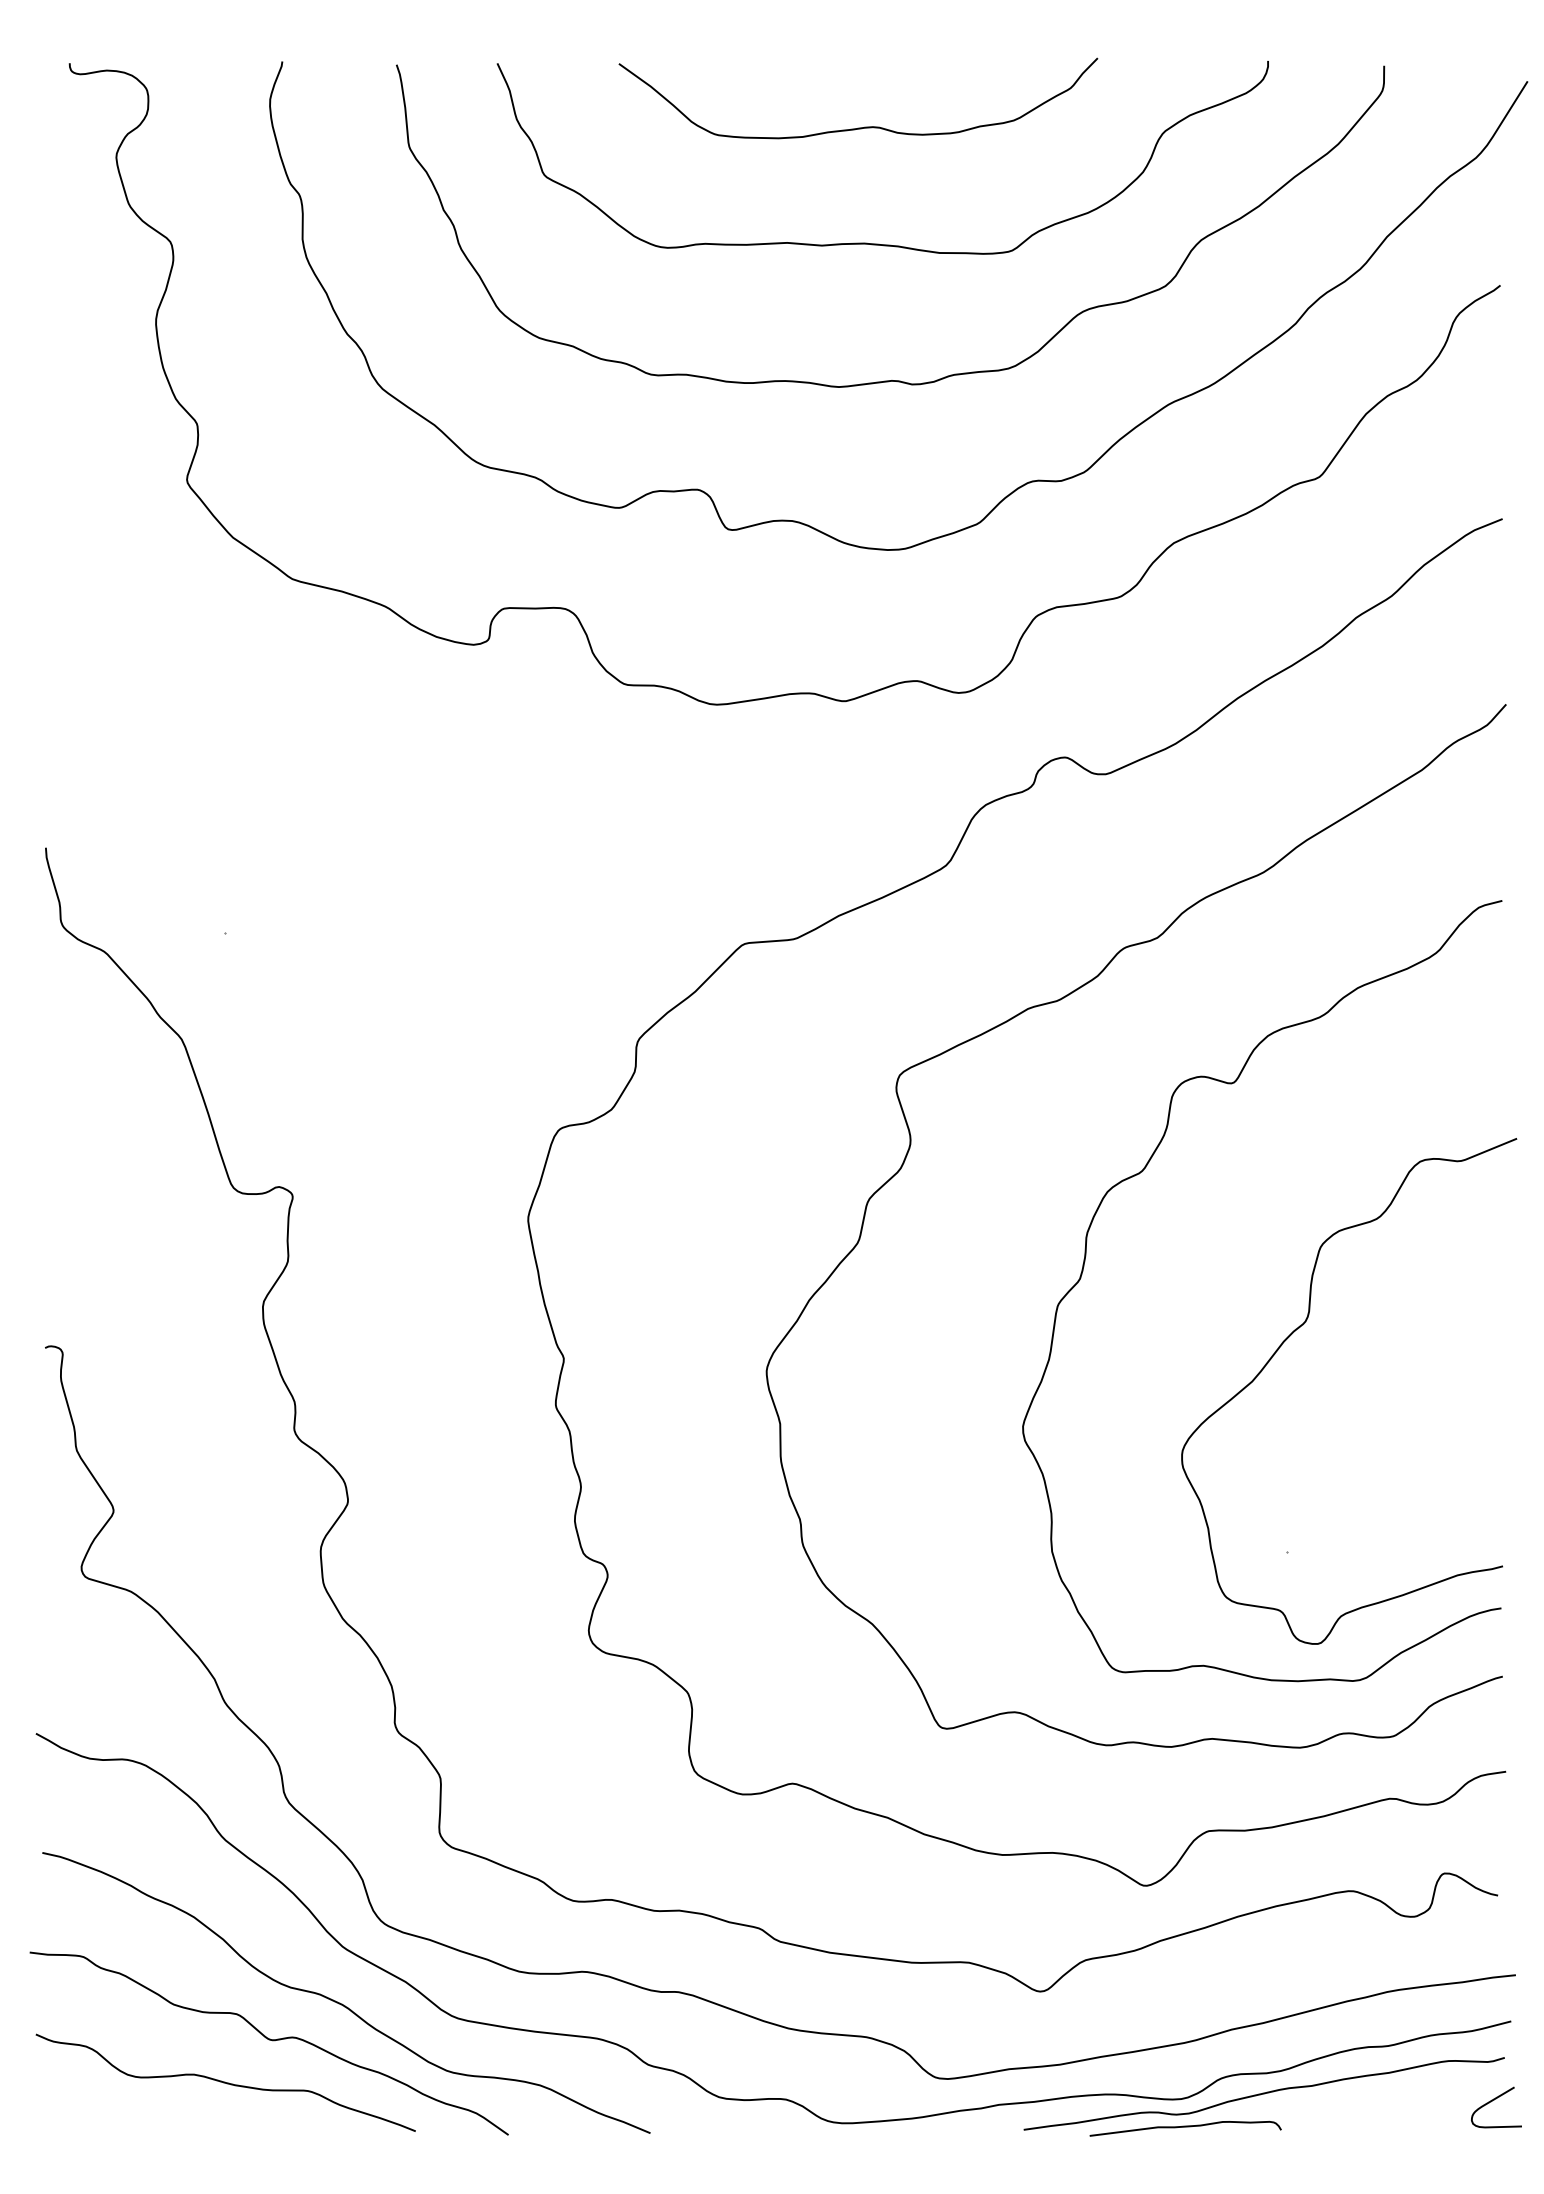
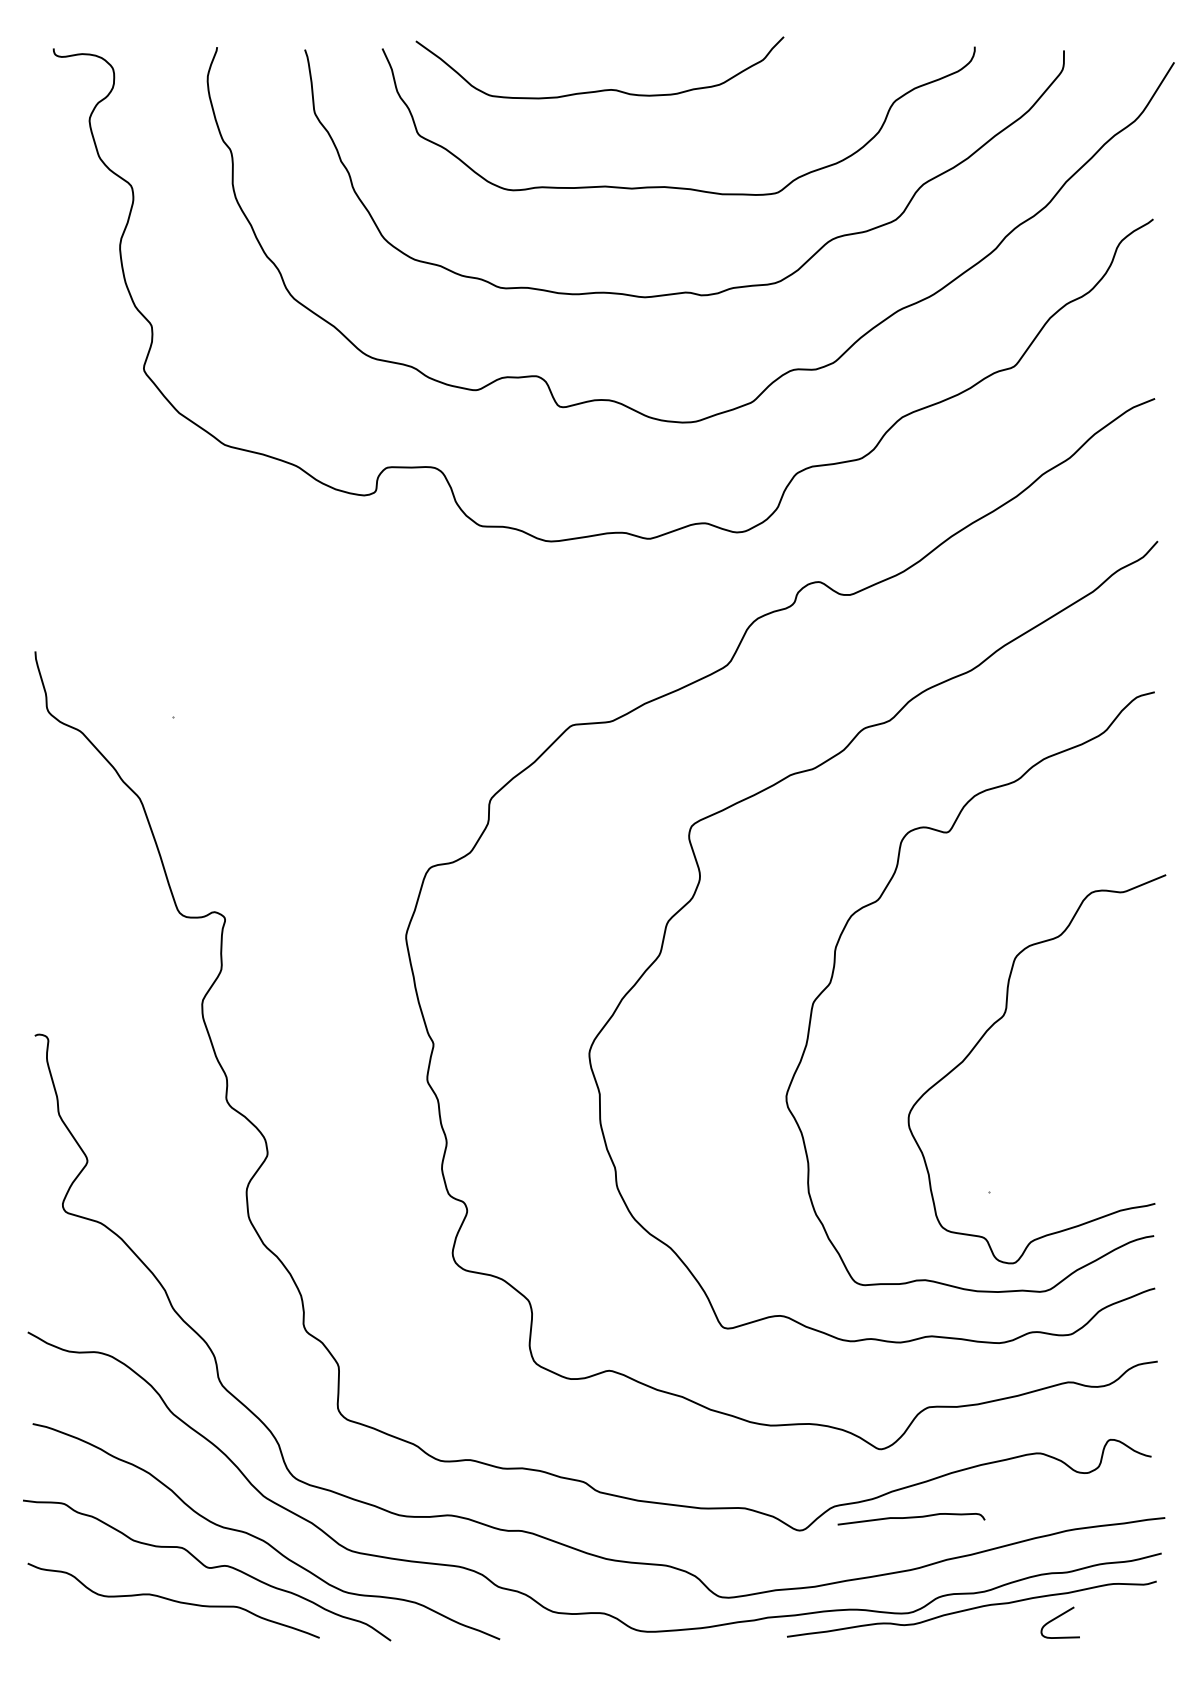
curve: (864, 126) -> (604, 89), moved
curve: (1491, 2102) -> (1056, 1618), moved
curve: (1185, 2127) -> (911, 1518), moved

